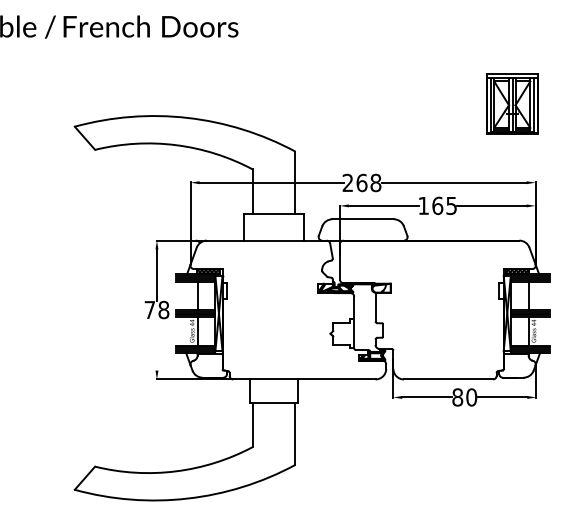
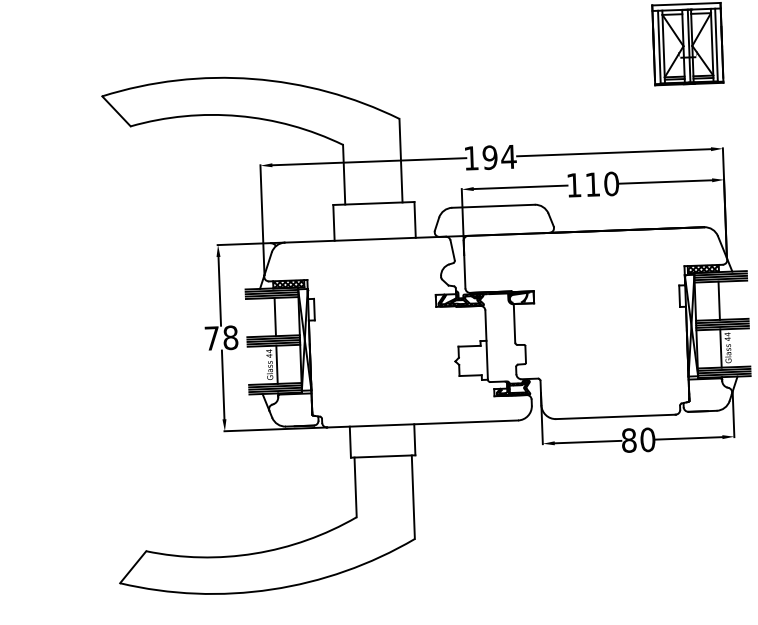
text: (361, 182) -> (489, 157), 268 -> 194
text: (444, 205) -> (601, 183), 165 -> 110
line: (156, 344) -> (222, 384), added

